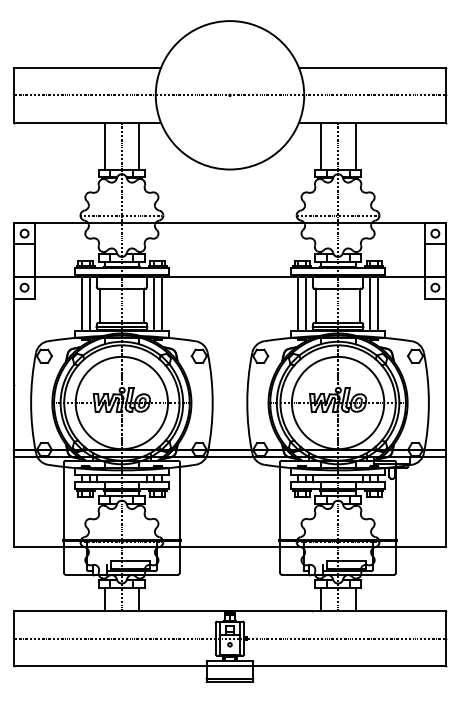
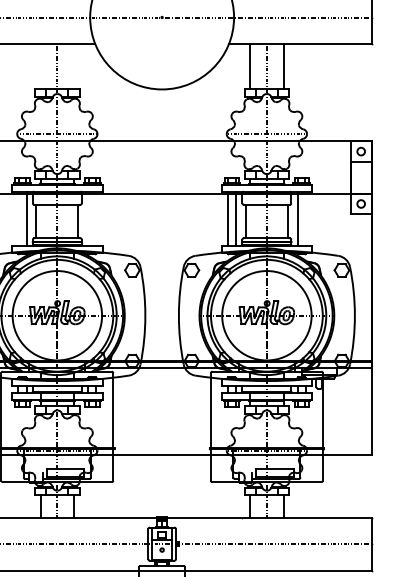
line: (104, 145) -> (40, 66), removed
line: (139, 145) -> (74, 66), removed
line: (81, 302) -> (18, 218), removed
line: (153, 302) -> (87, 218), removed
line: (162, 302) -> (96, 218), removed
line: (378, 302) -> (306, 218), removed

